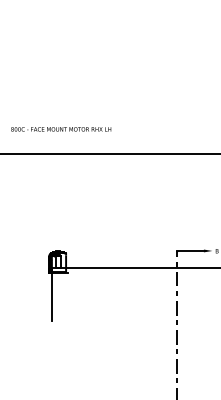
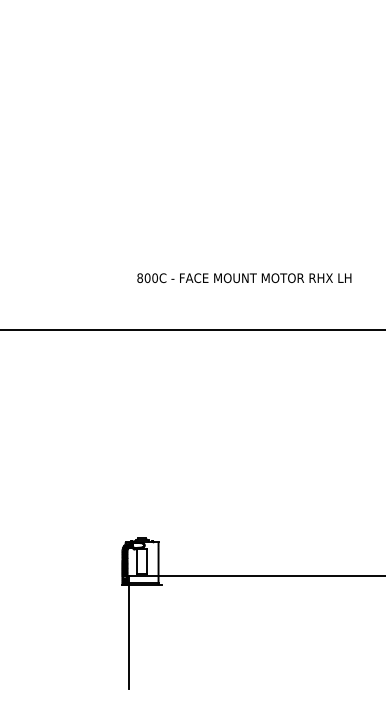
text: (61, 129) -> (244, 278), moved

